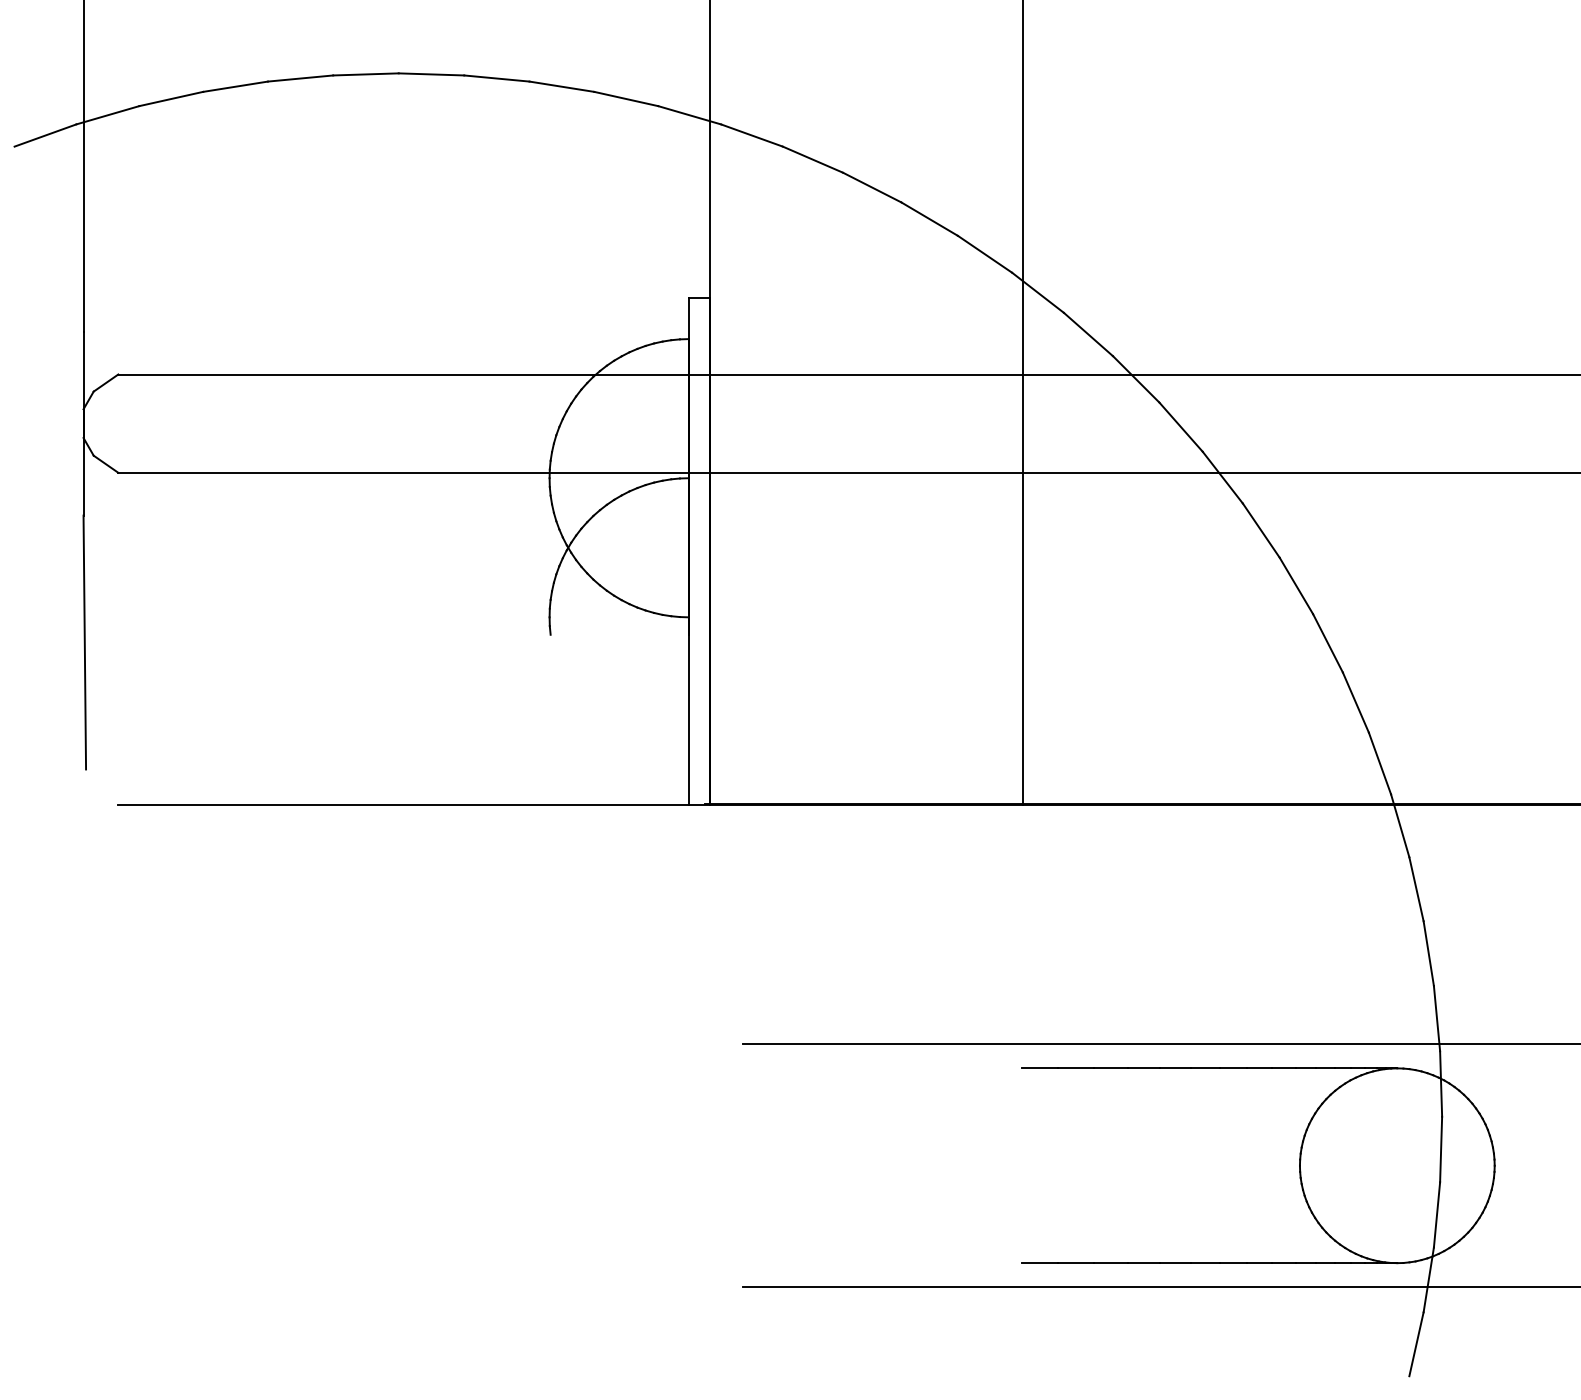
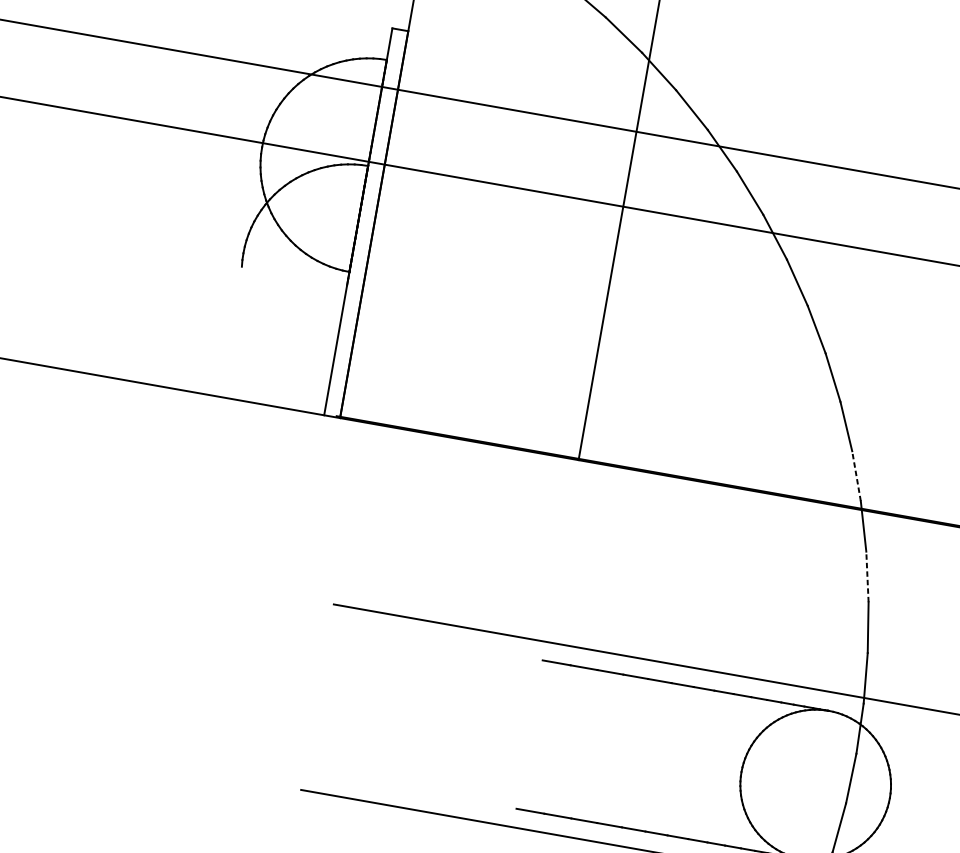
line: (1379, 763) -> (856, 476), solid -> dashed
line: (1416, 889) -> (867, 577), solid -> dashed

